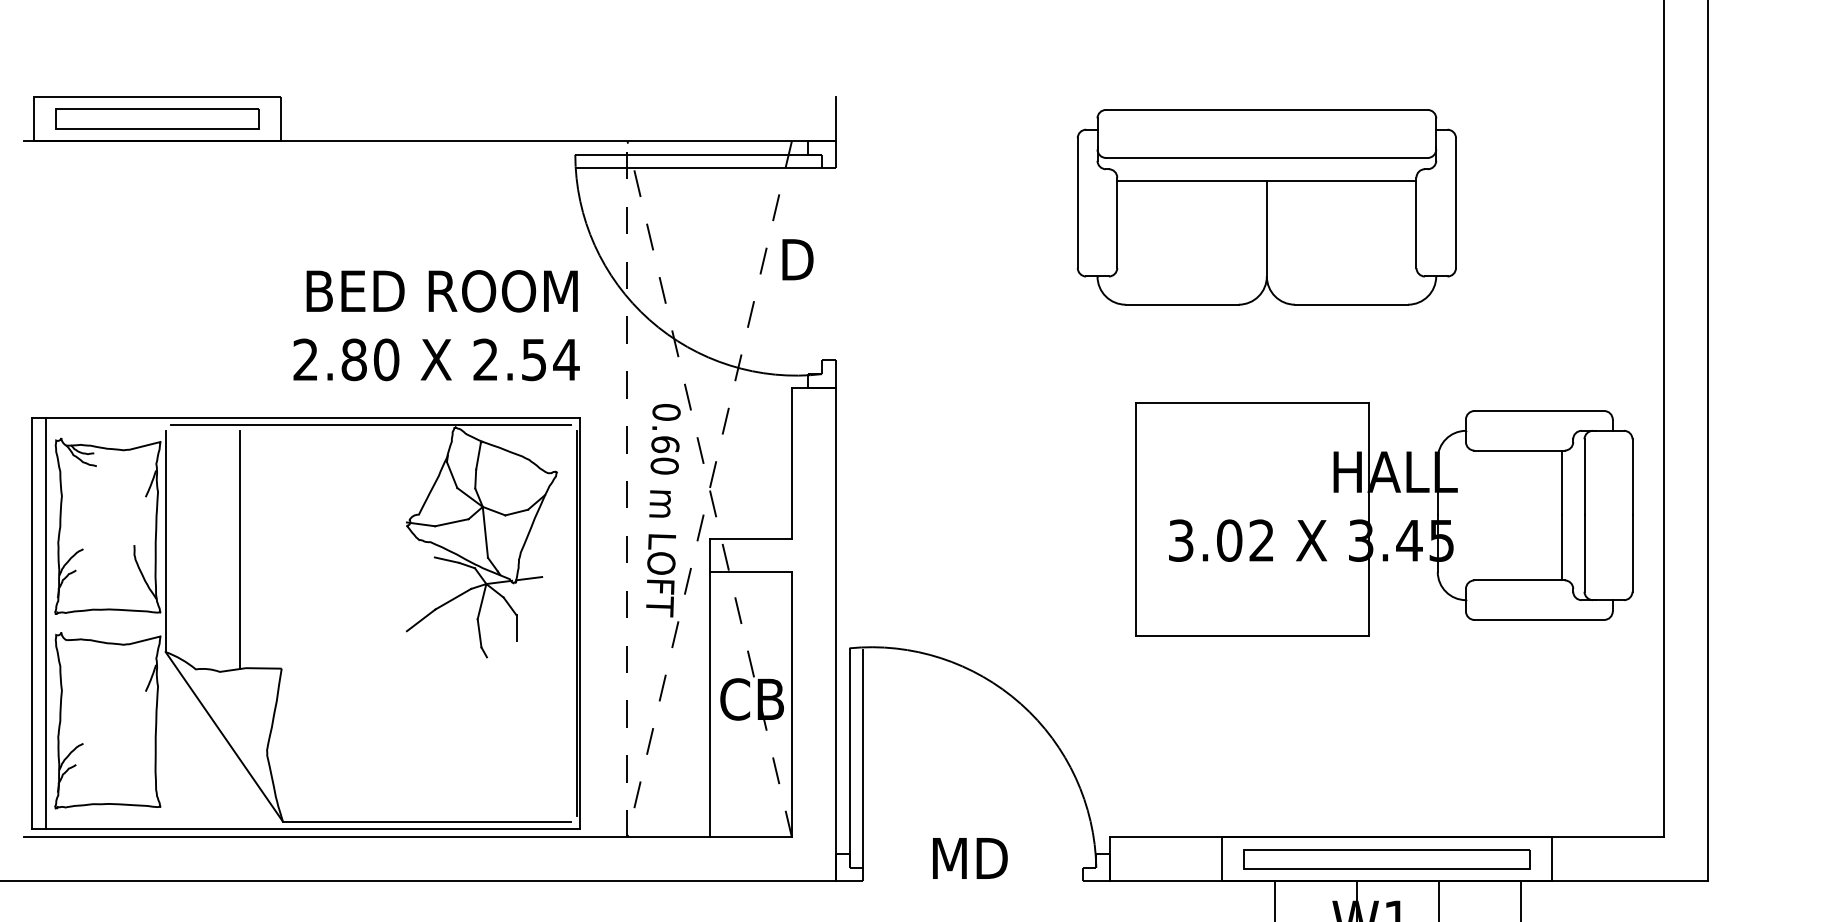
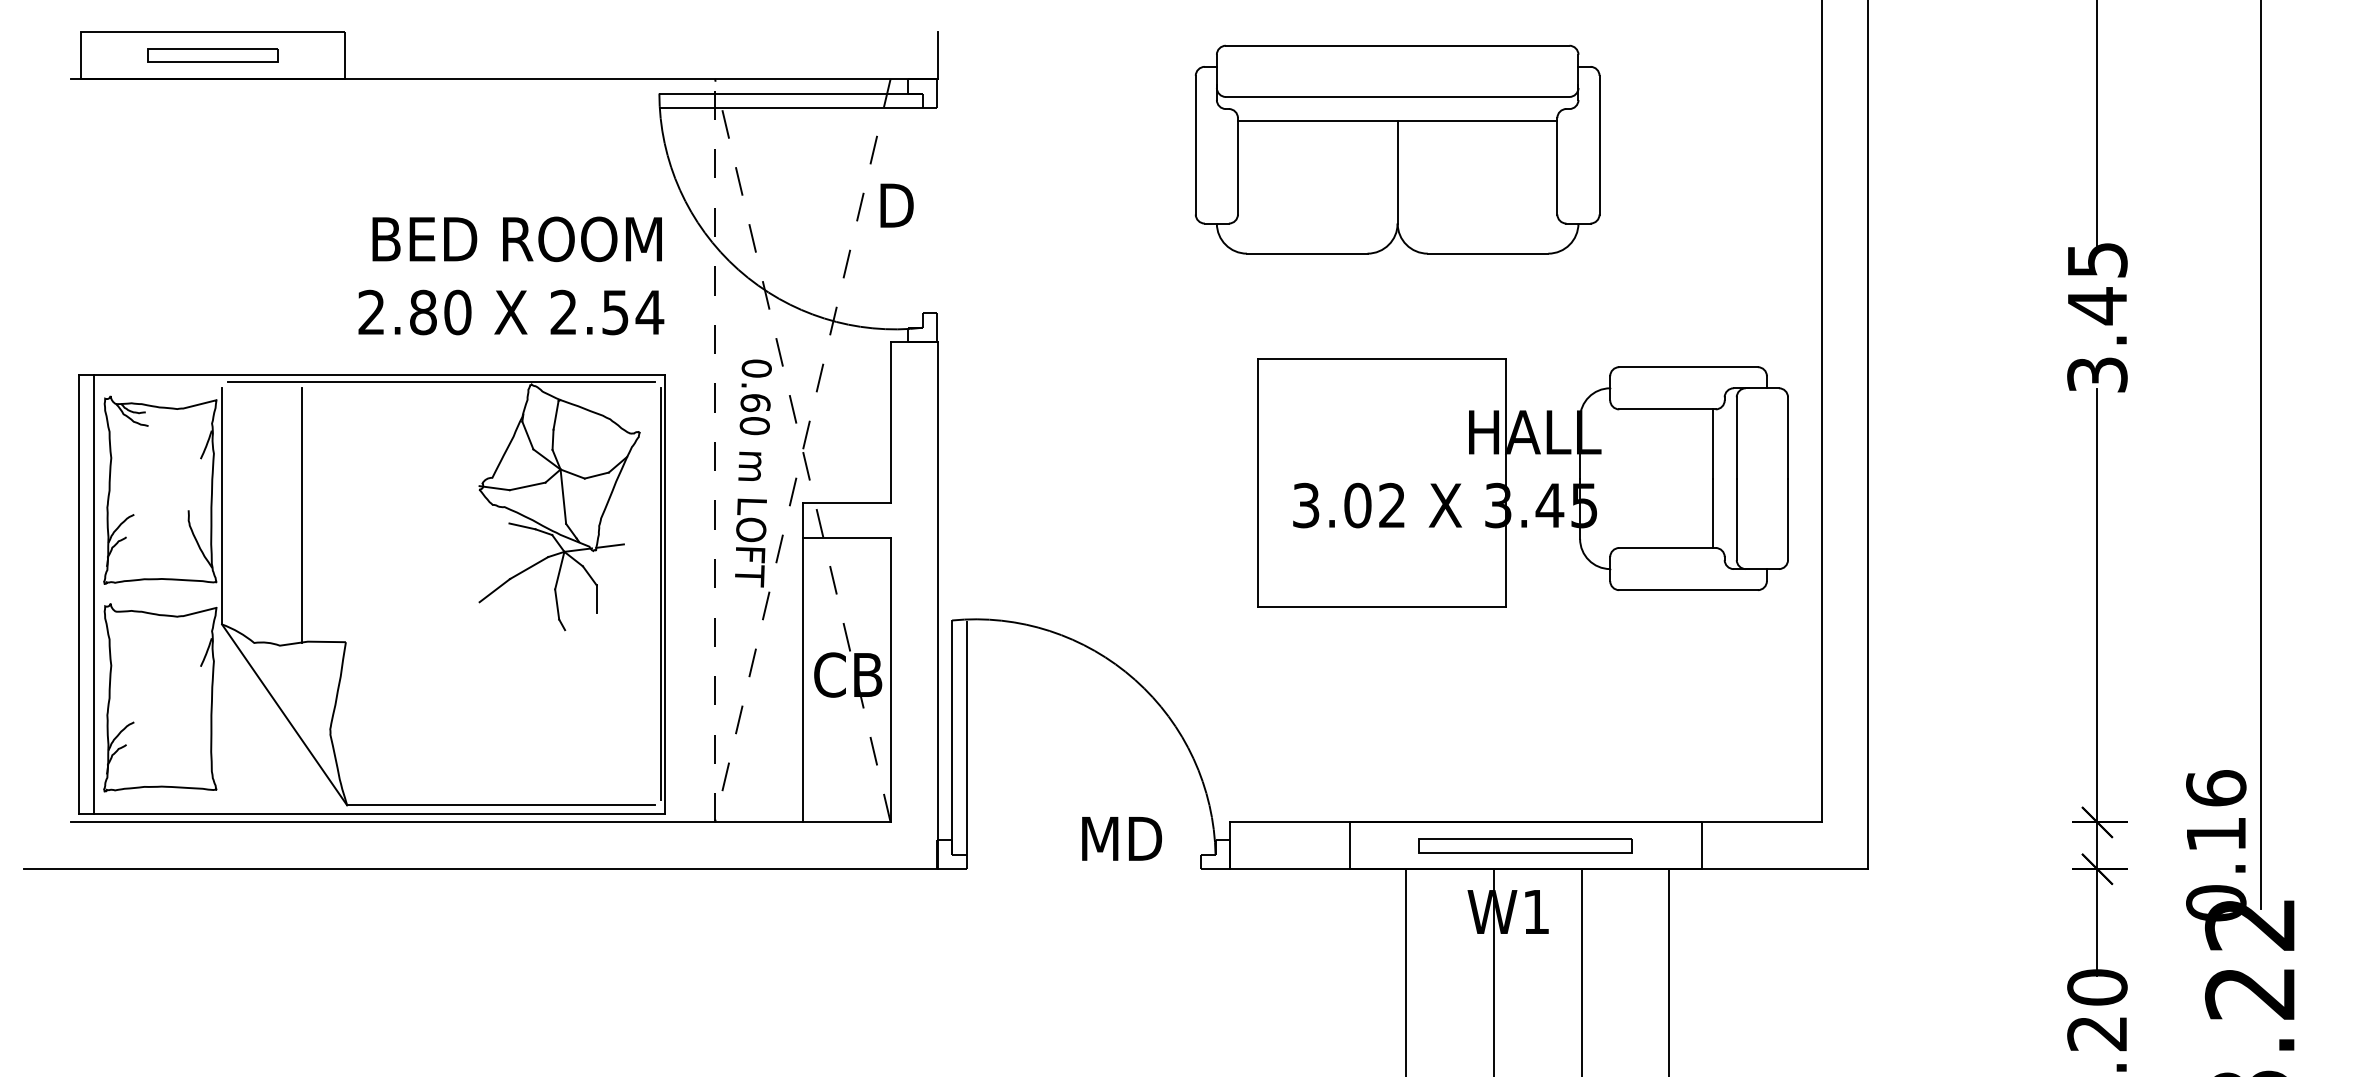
part: (156, 119) -> (212, 55), size x0.6
text: (969, 858) -> (1121, 838), moved
part: (1386, 859) -> (1525, 845), size x0.7

